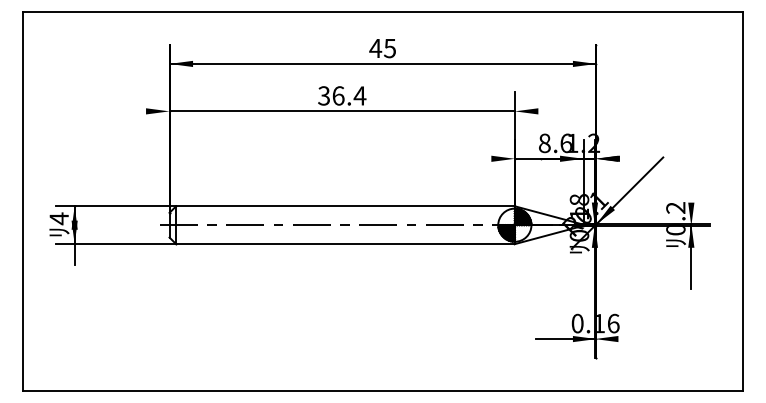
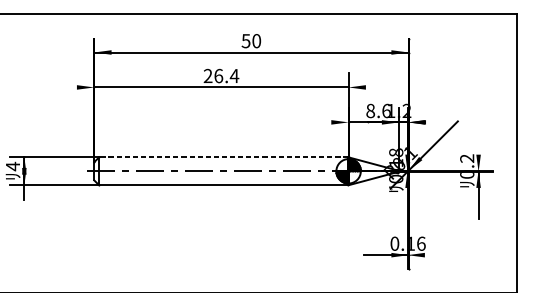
text: (382, 48) -> (251, 41), 45 -> 50
text: (324, 95) -> (208, 75), 36.4 -> 26.4
line: (345, 206) -> (223, 157), solid -> dashed

